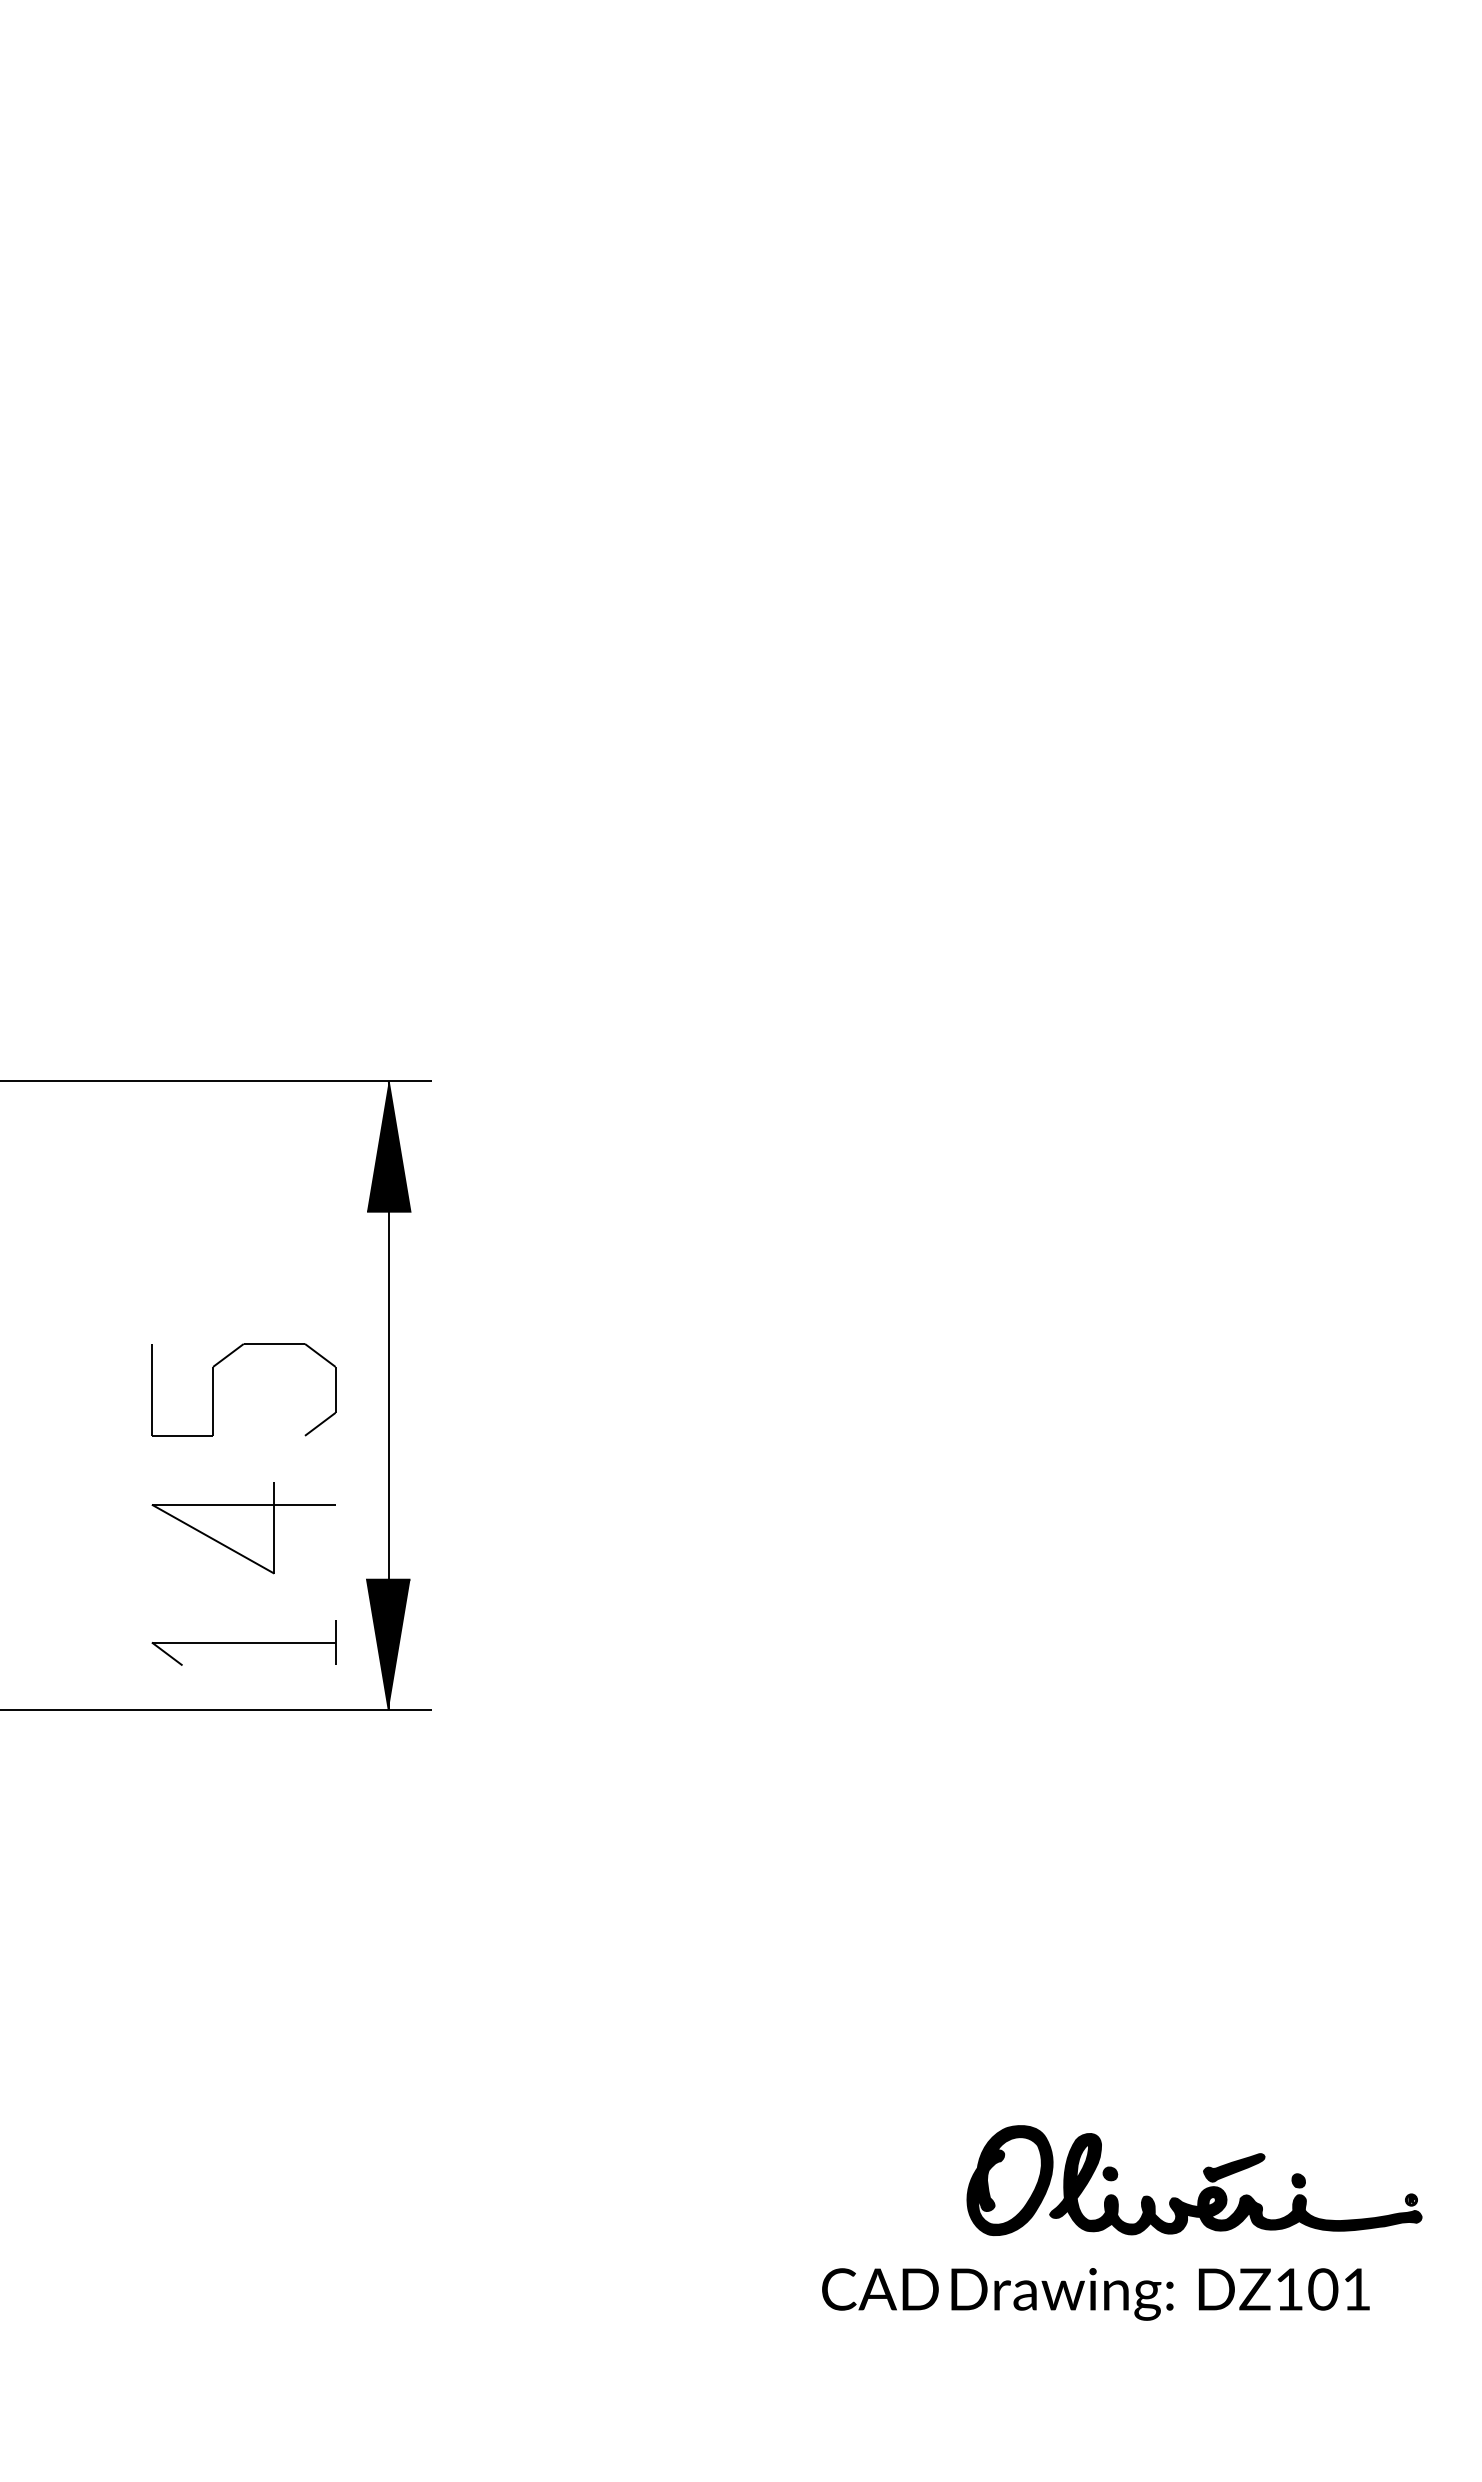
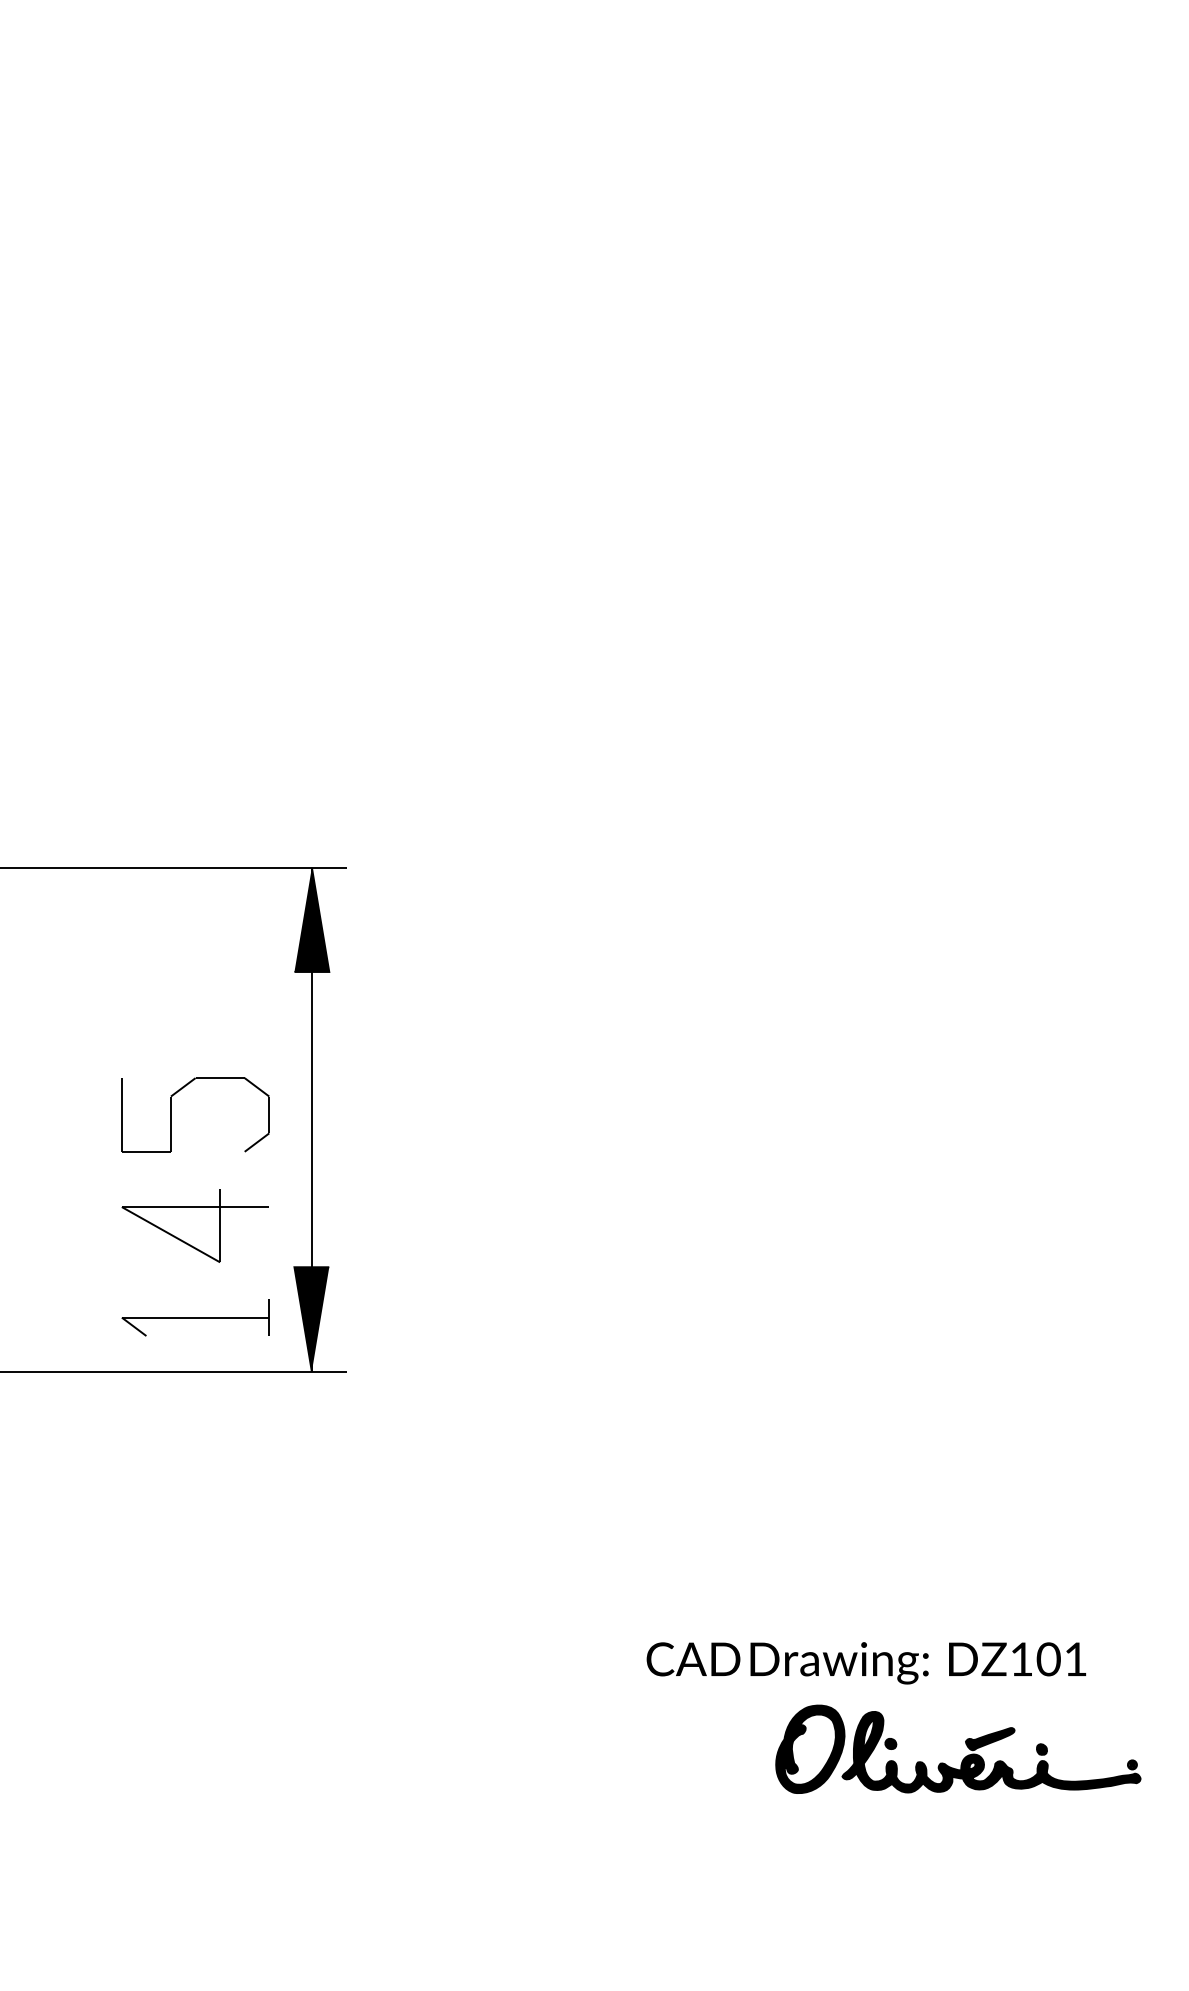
text: (1095, 2294) -> (866, 1663), moved

